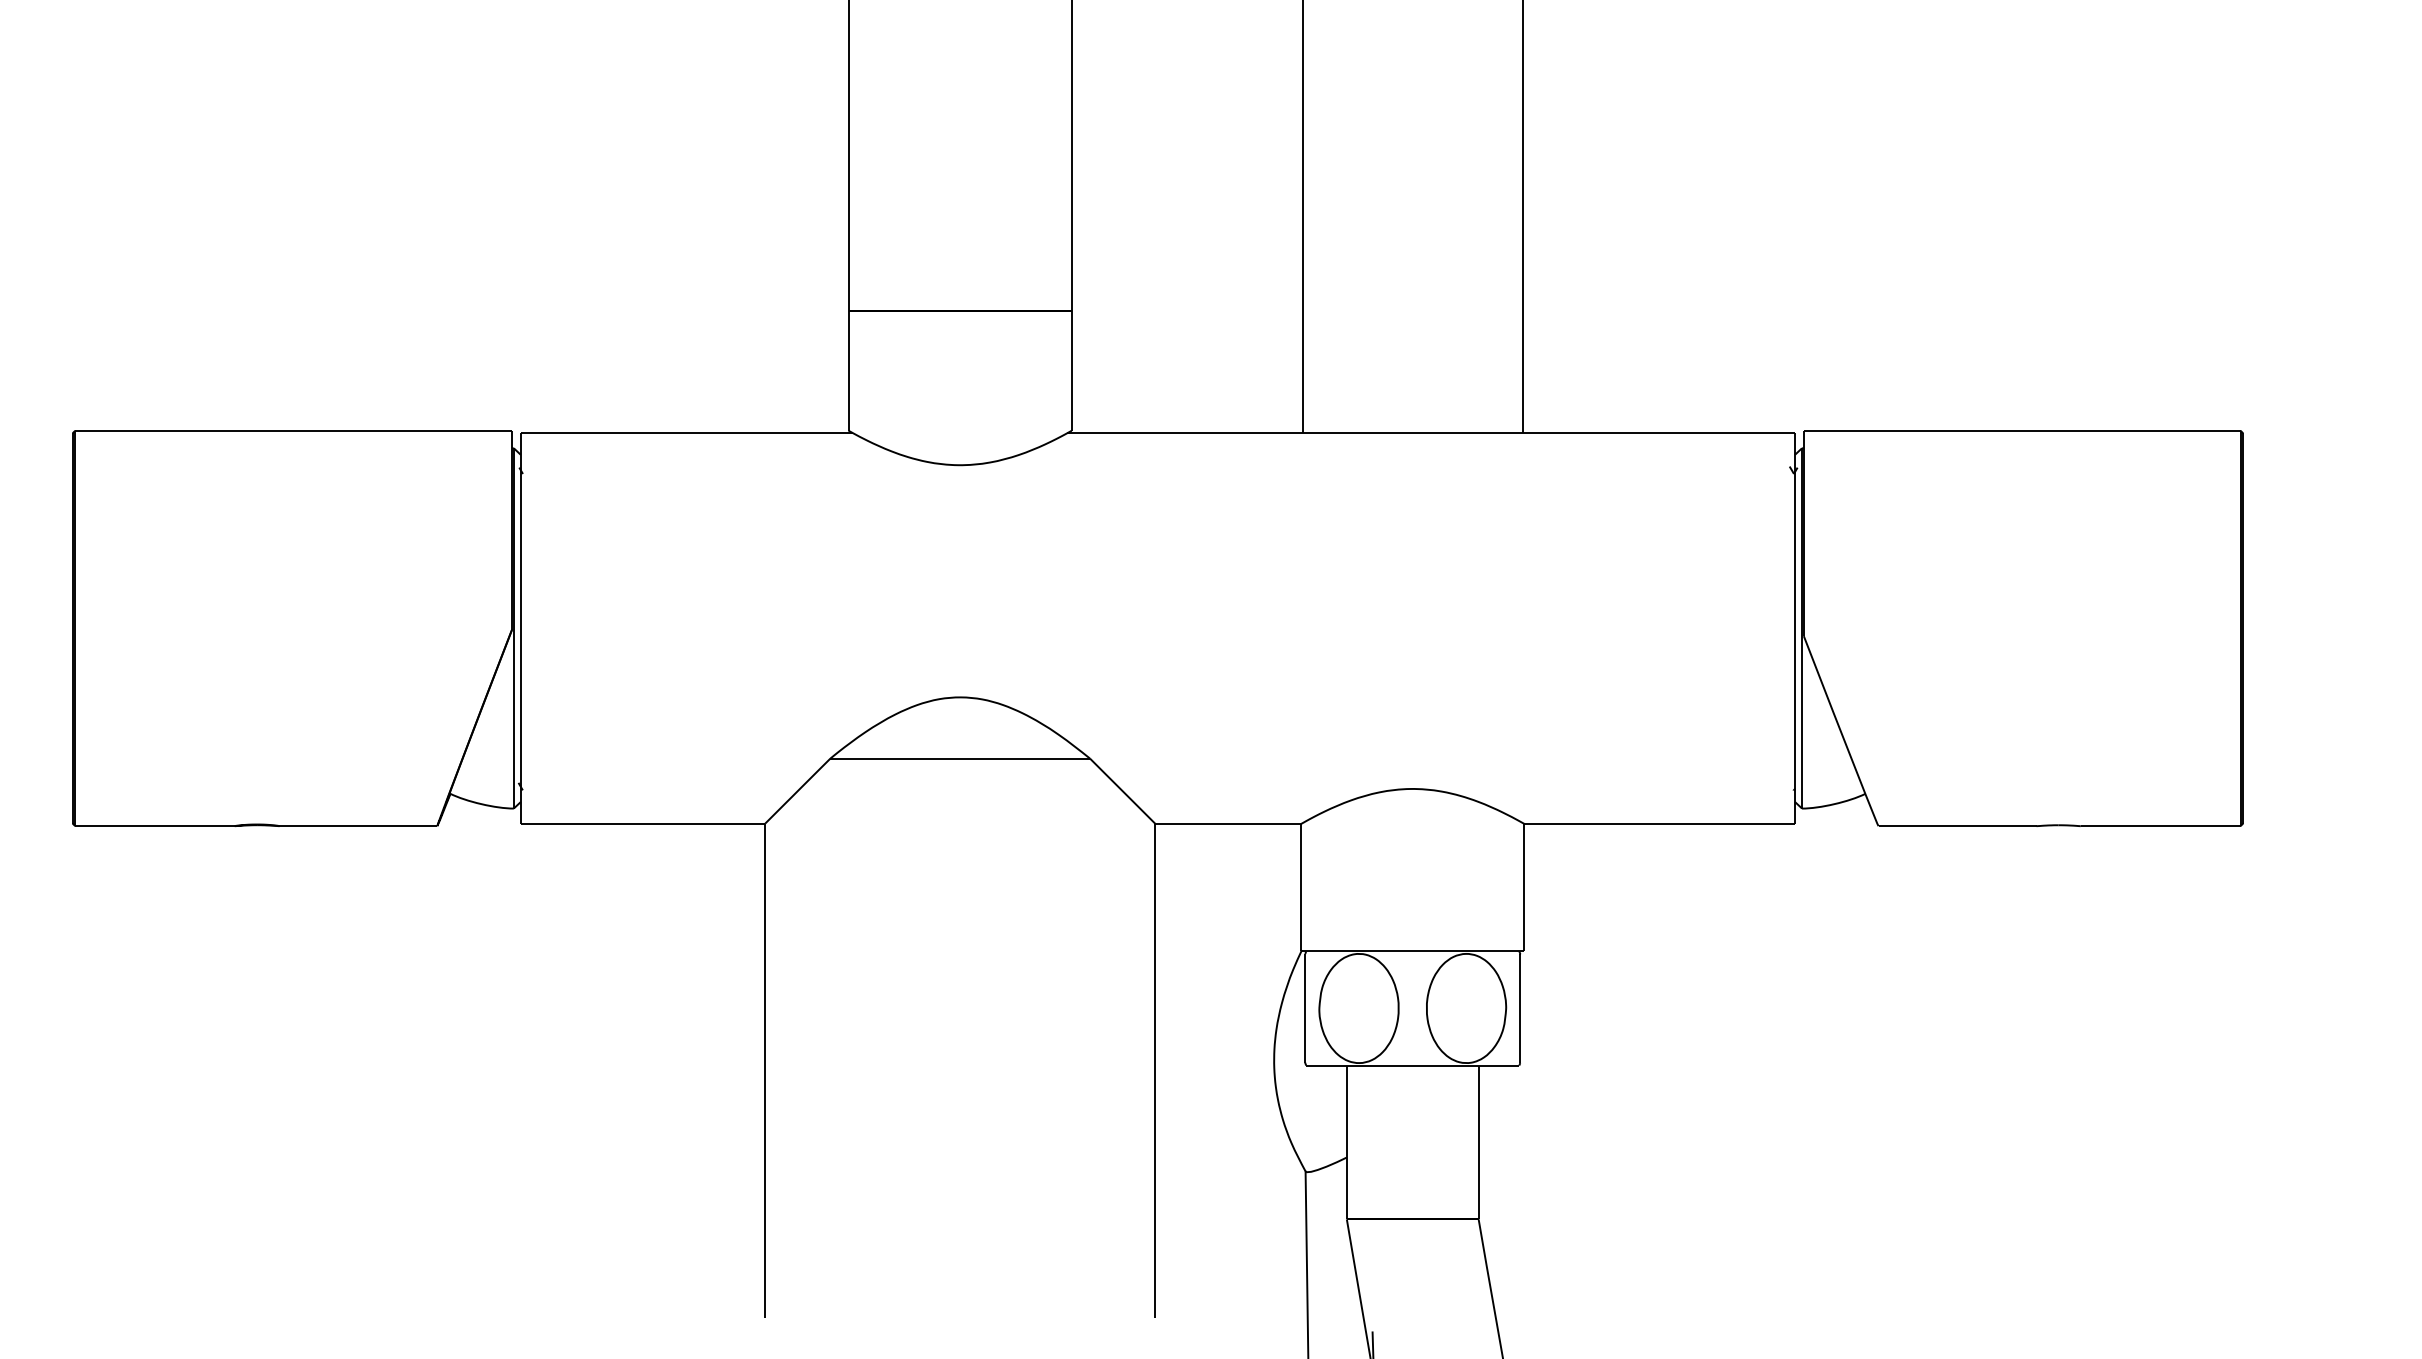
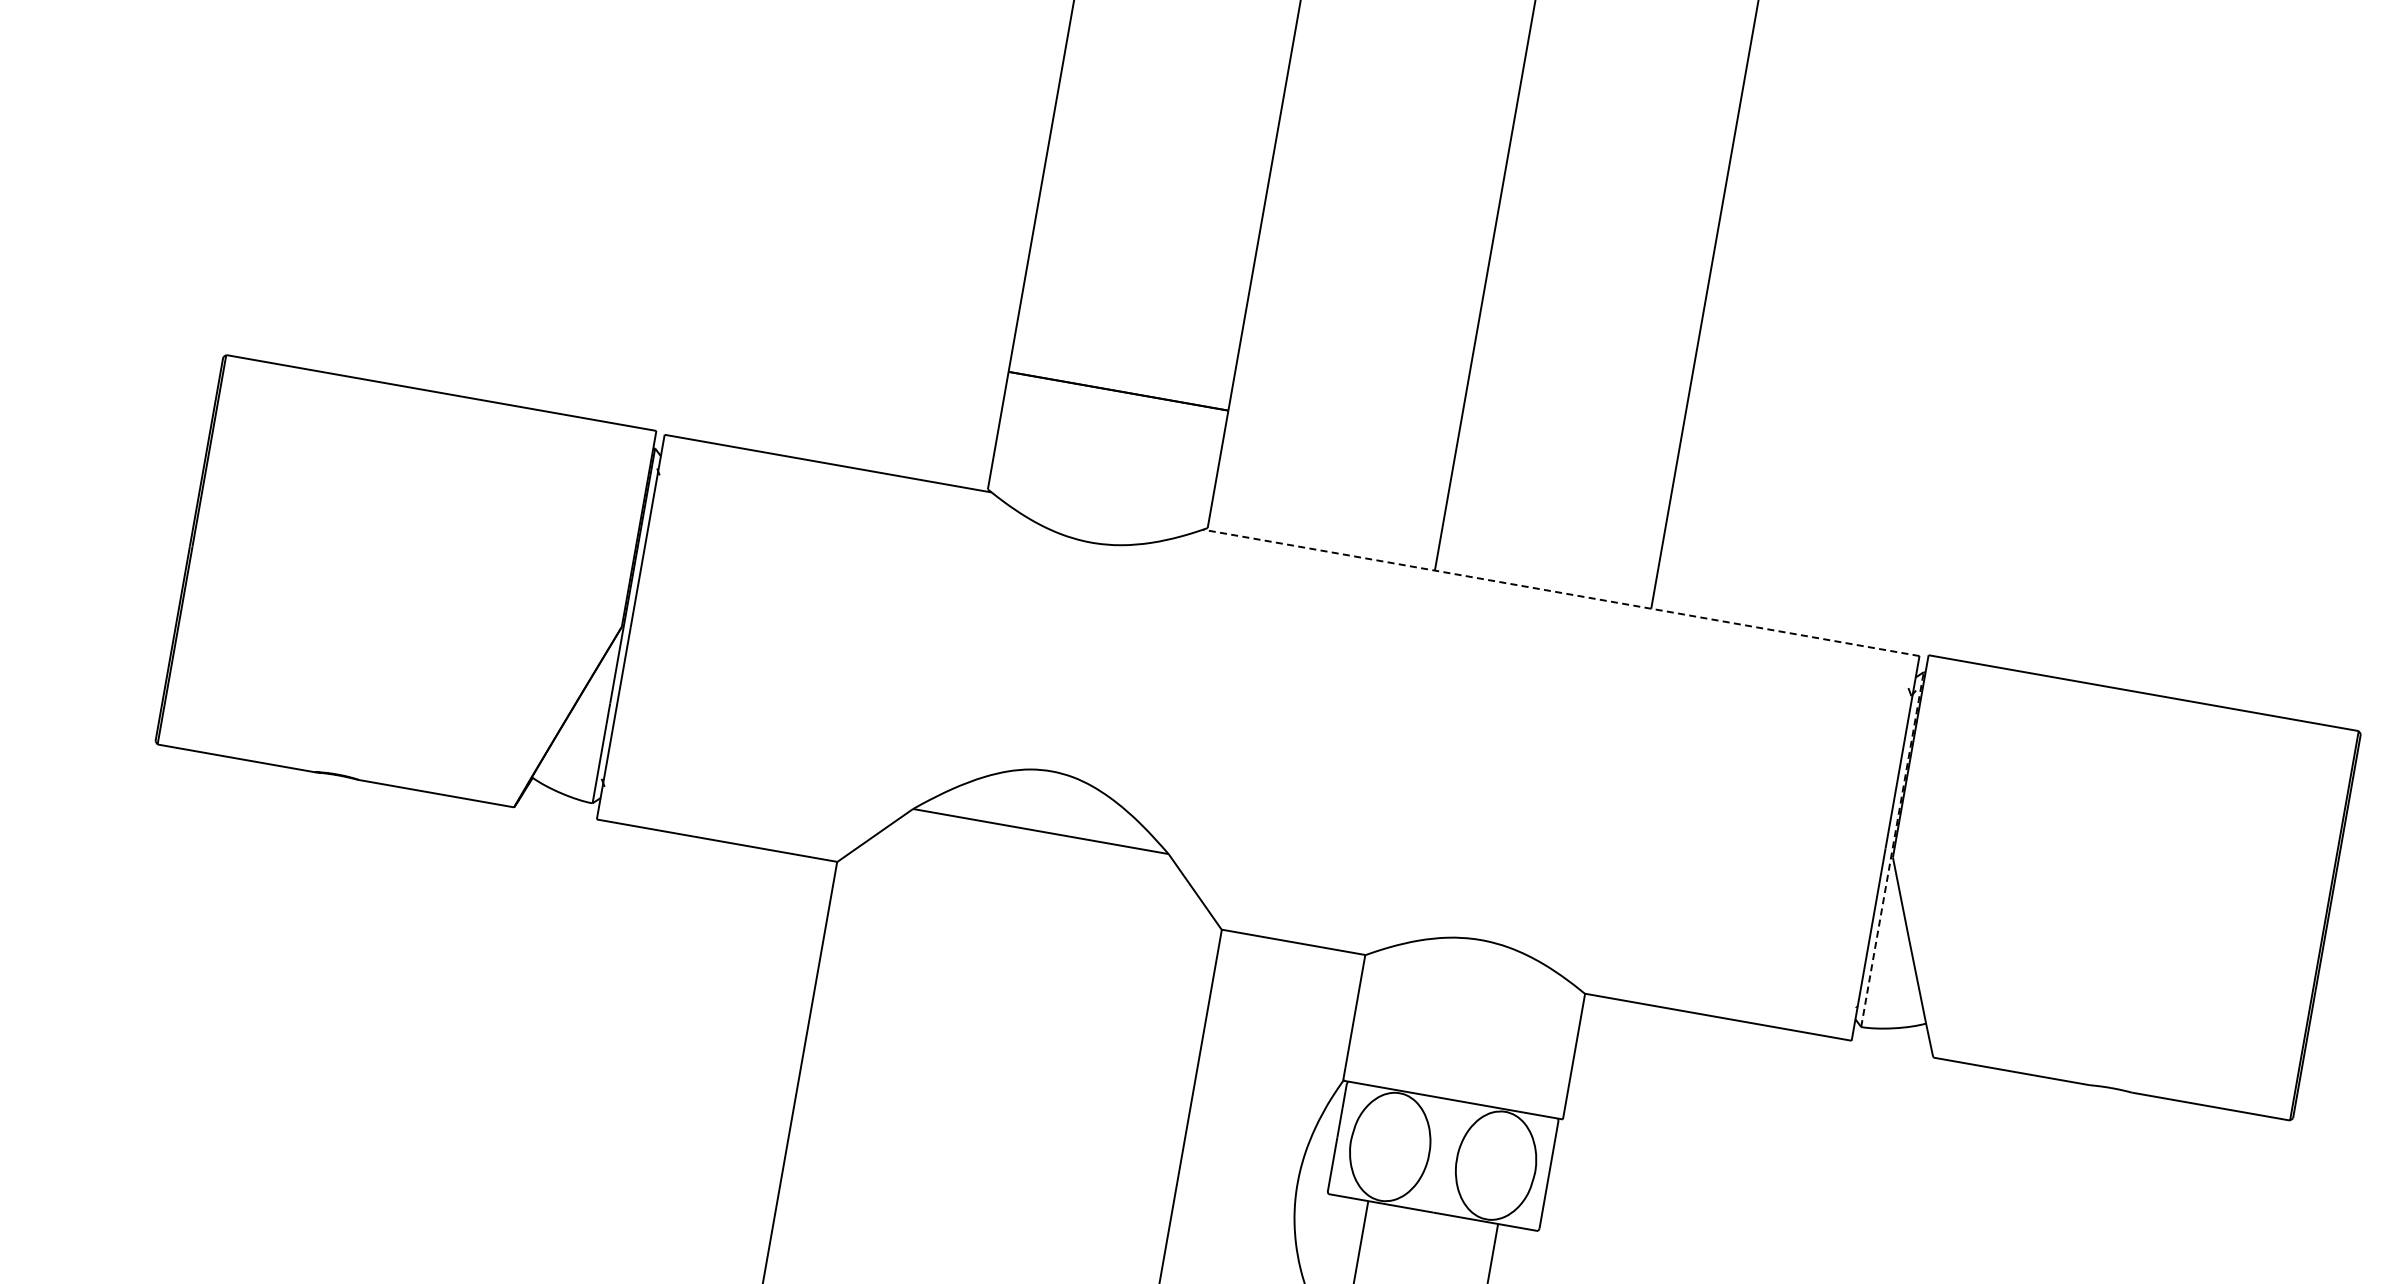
line: (1431, 433) -> (1561, 593), solid -> dashed
line: (1802, 627) -> (1893, 848), solid -> dashed

